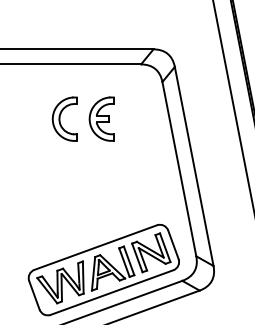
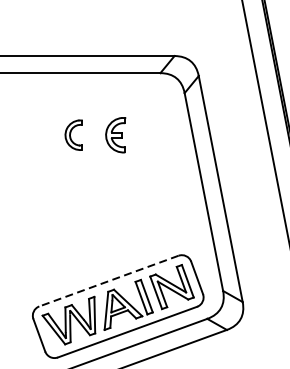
part: (64, 118) -> (73, 134), size x0.6
part: (101, 118) -> (115, 134), size x0.7
line: (95, 247) -> (108, 281), solid -> dashed

